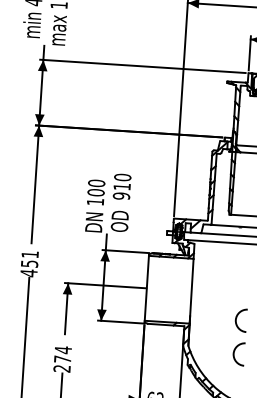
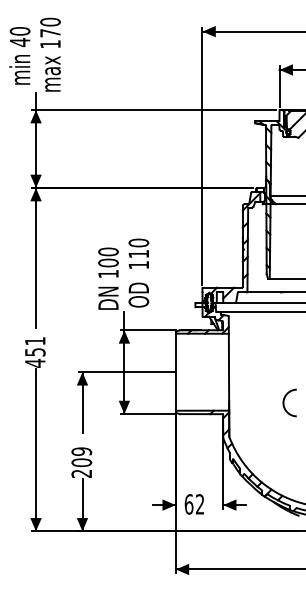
text: (121, 195) -> (138, 264), 910 -> 110
arc: (234, 353) -> (284, 442), removed
text: (62, 355) -> (81, 457), 274 -> 209

